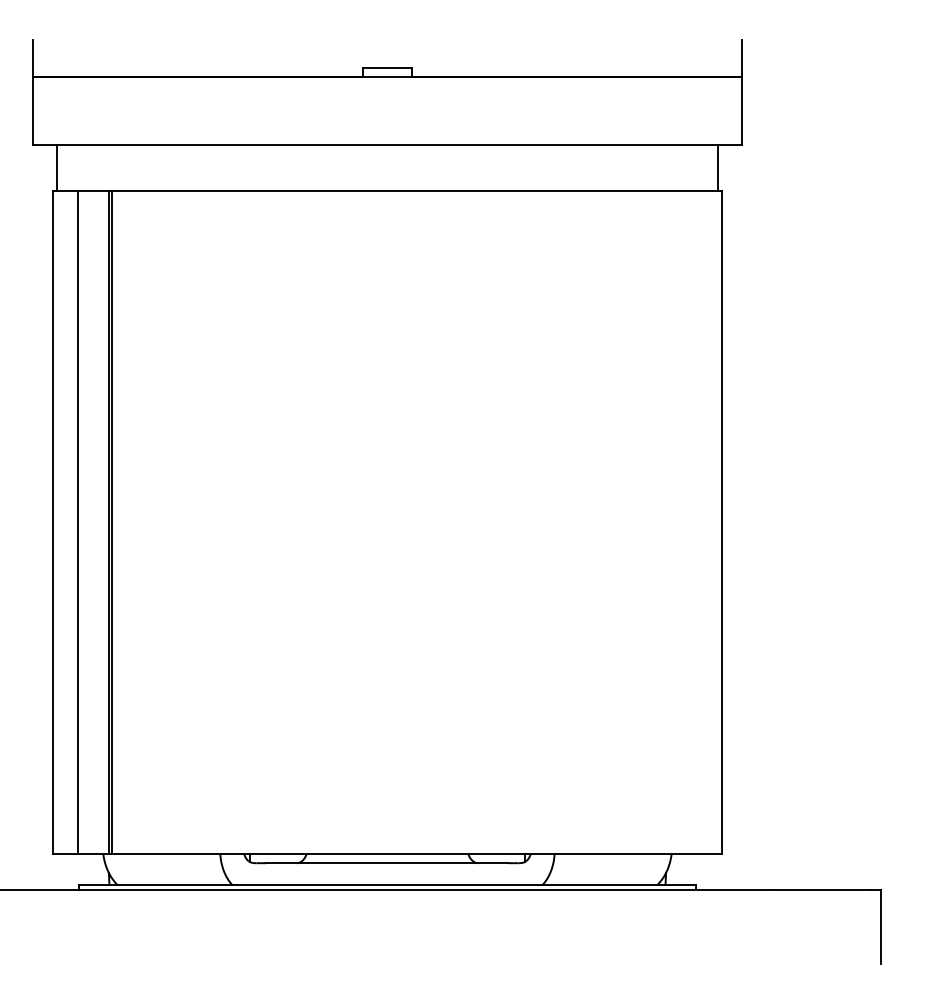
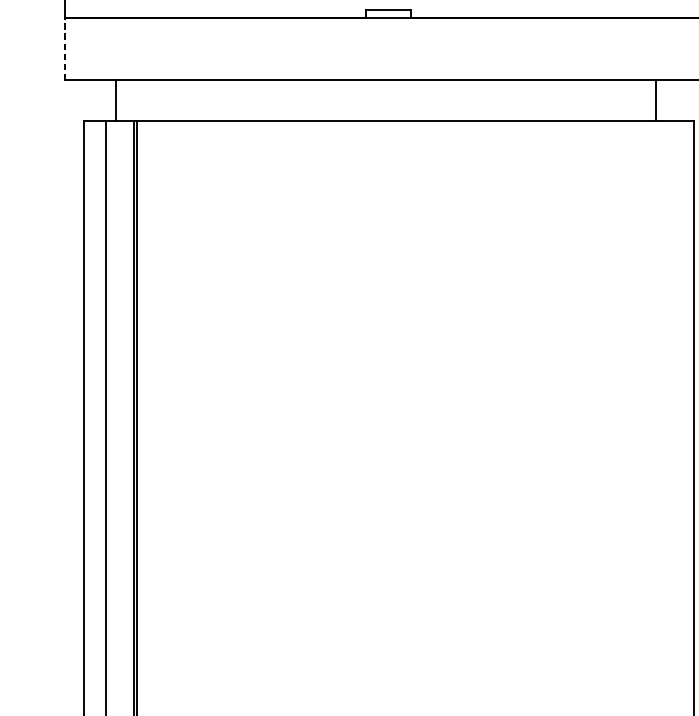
line: (32, 111) -> (64, 49), solid -> dashed
line: (57, 167) -> (115, 100), moved
line: (717, 167) -> (656, 100), moved

